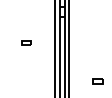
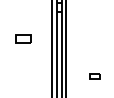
part: (26, 42) -> (23, 38), size x1.6

